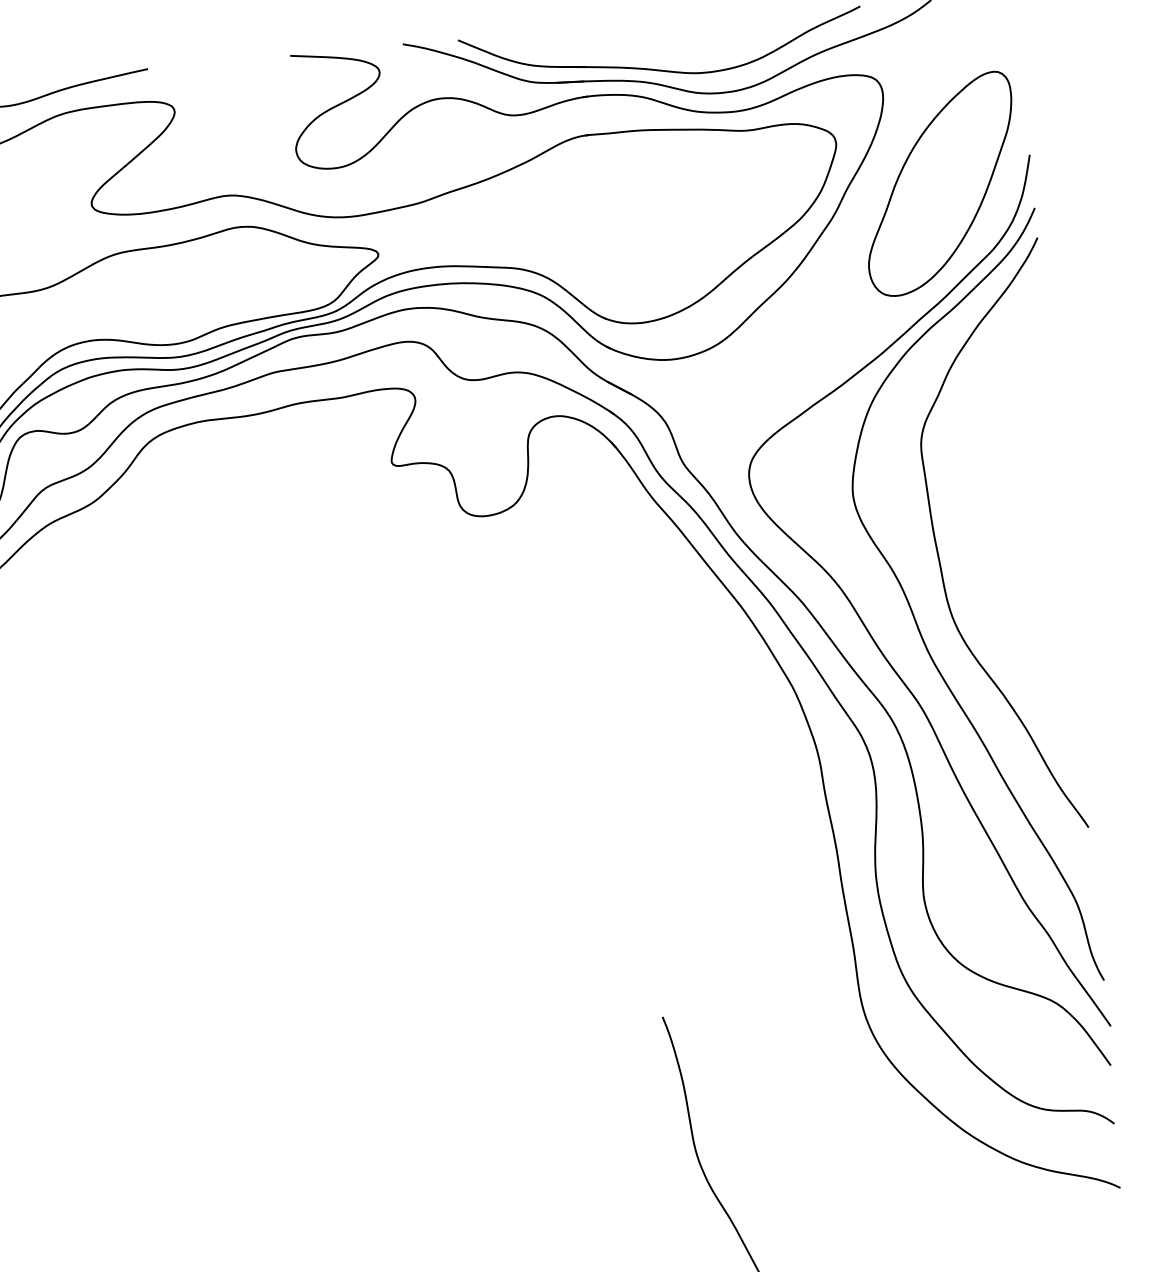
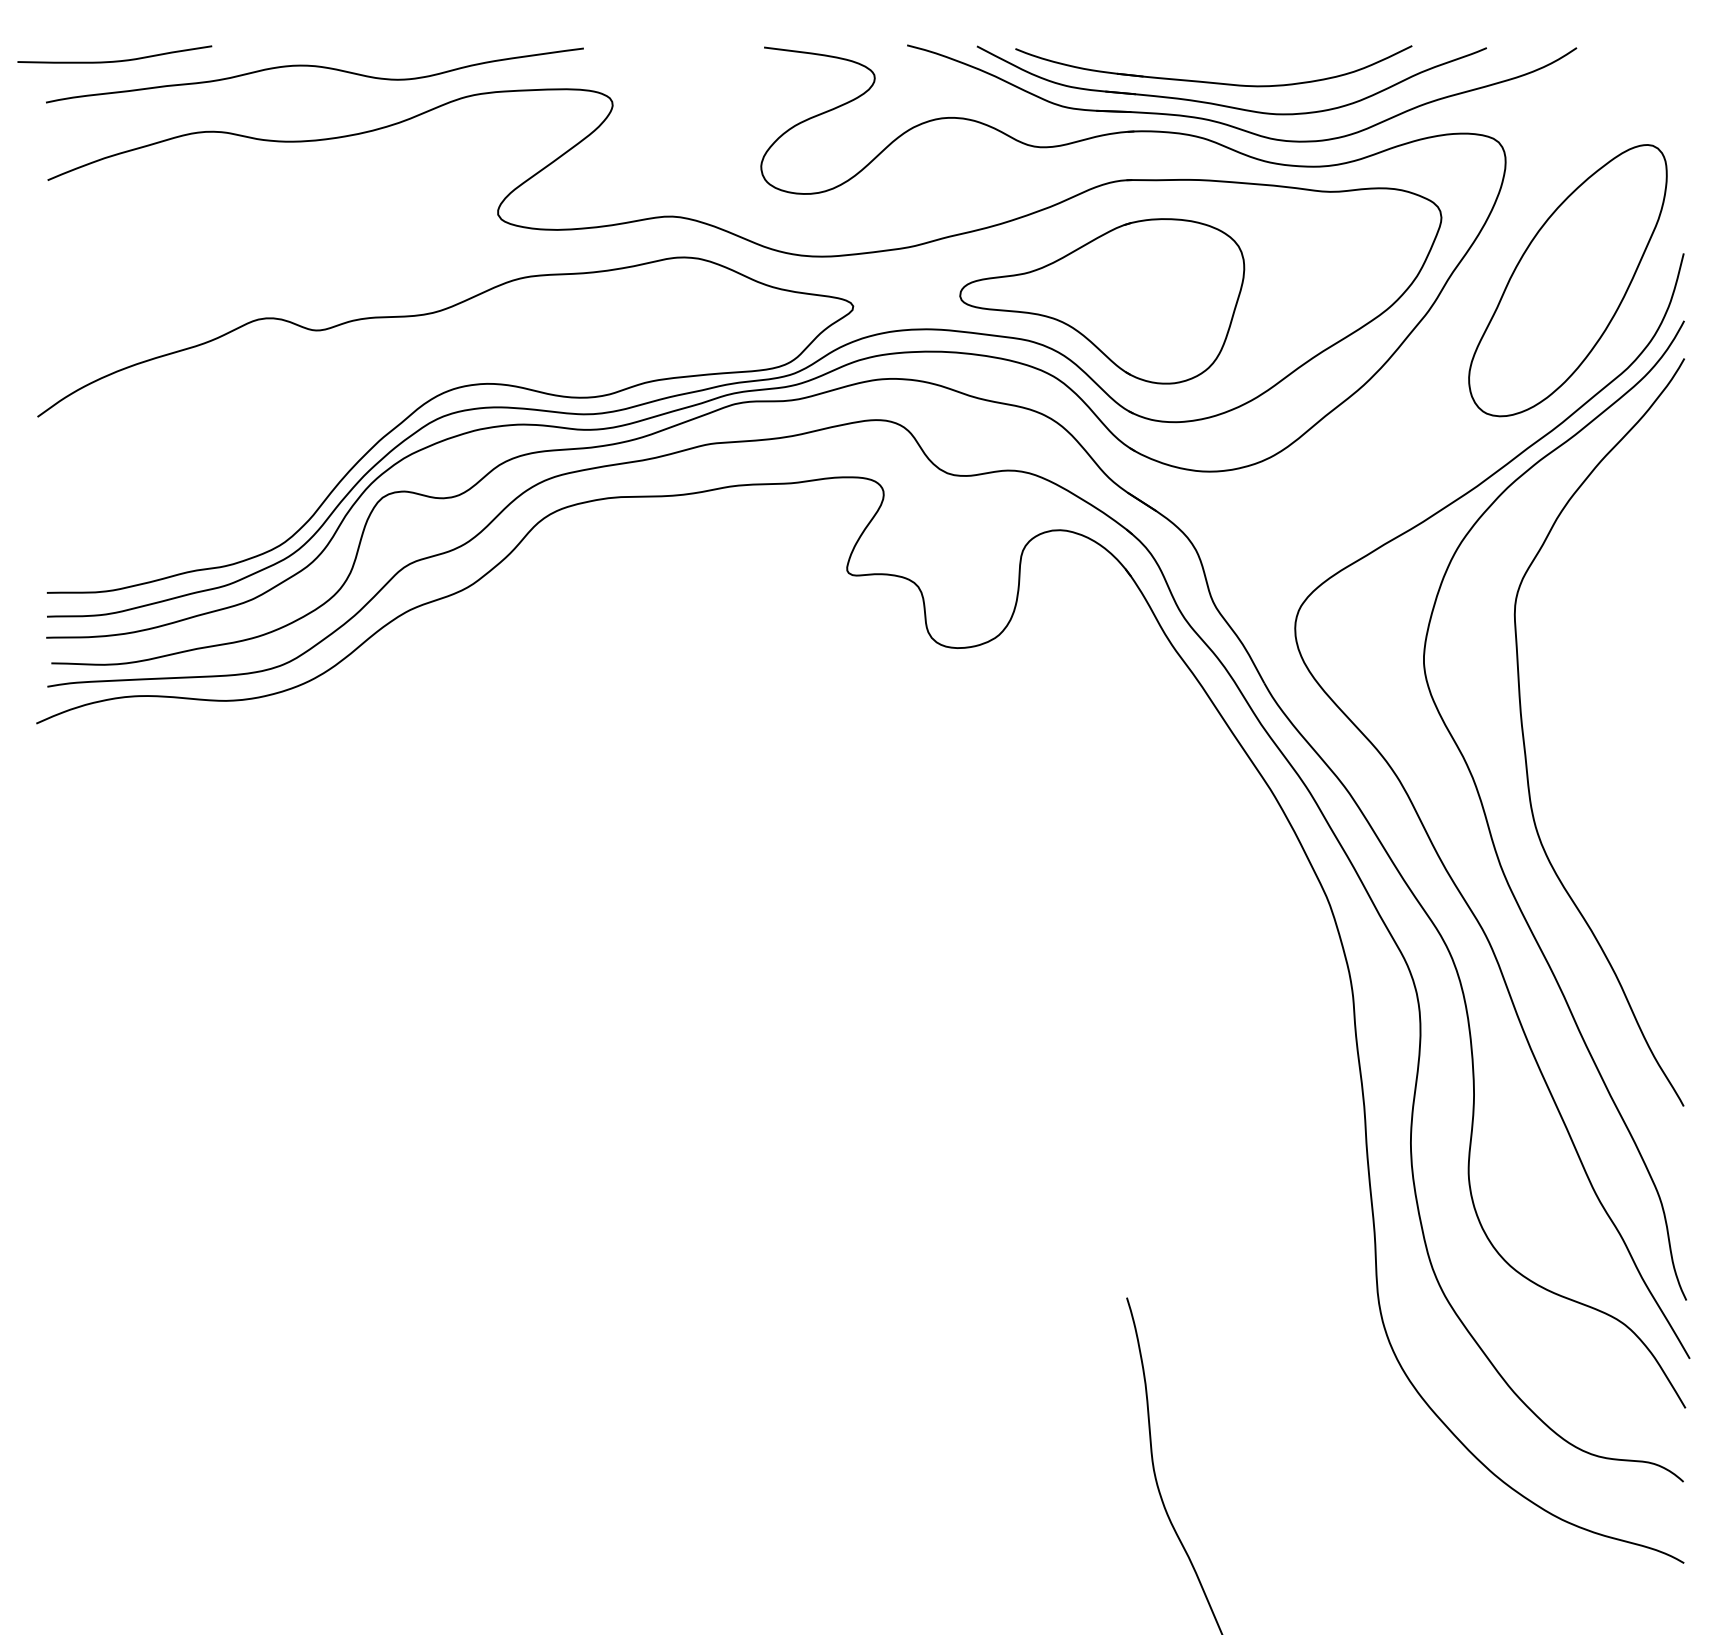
part: (645, 51) -> (1211, 81), added
part: (574, 232) -> (1102, 301), added

